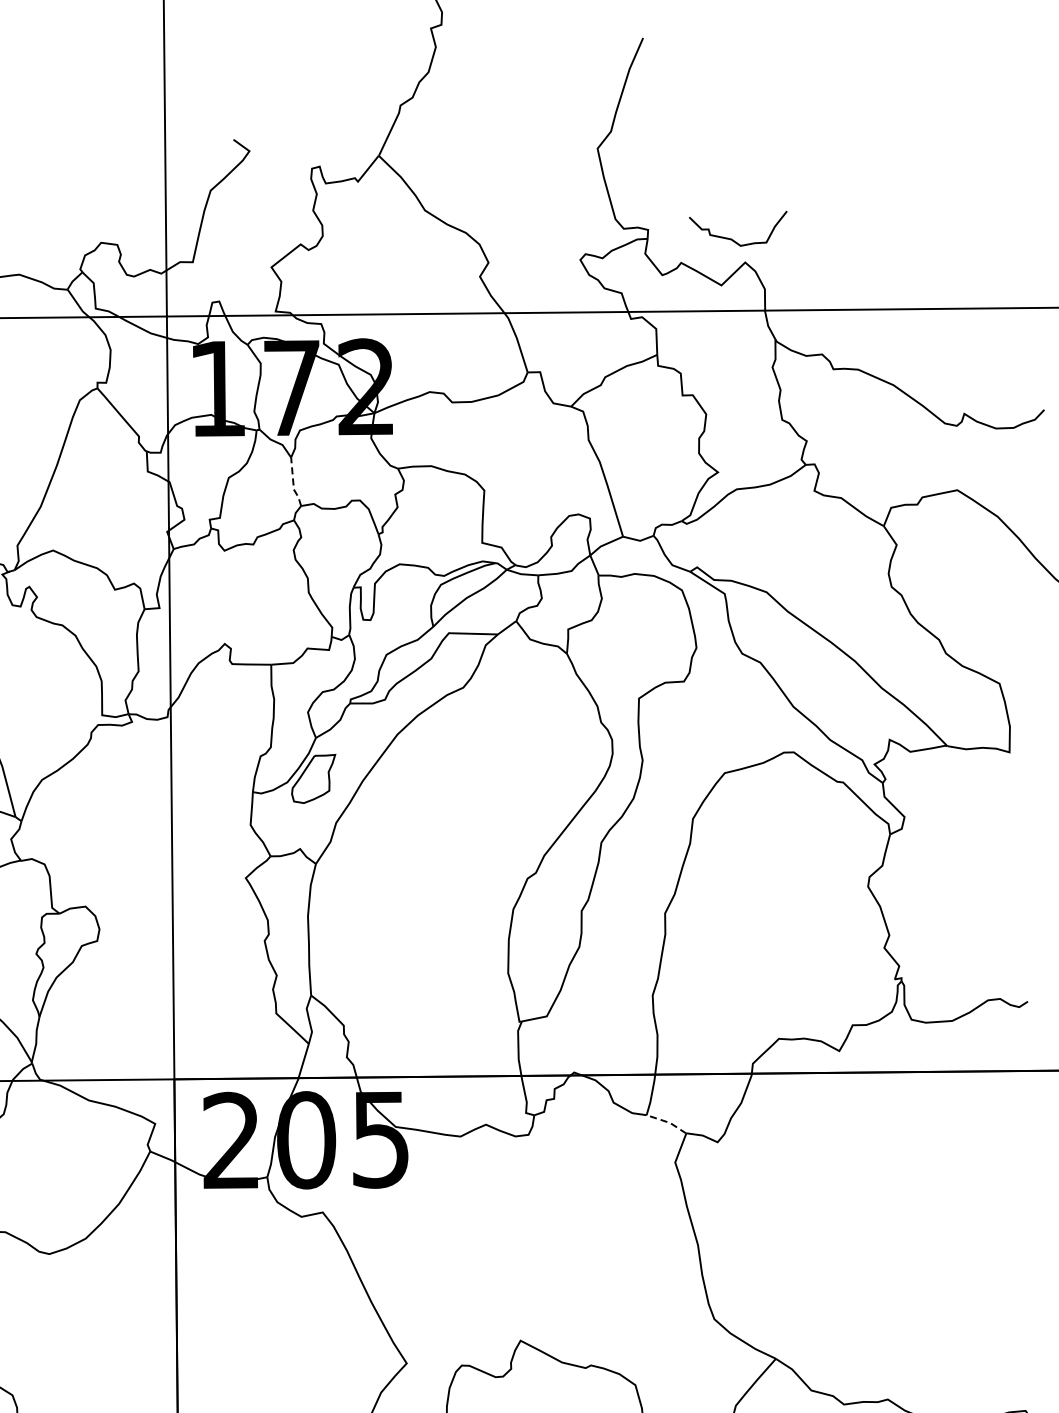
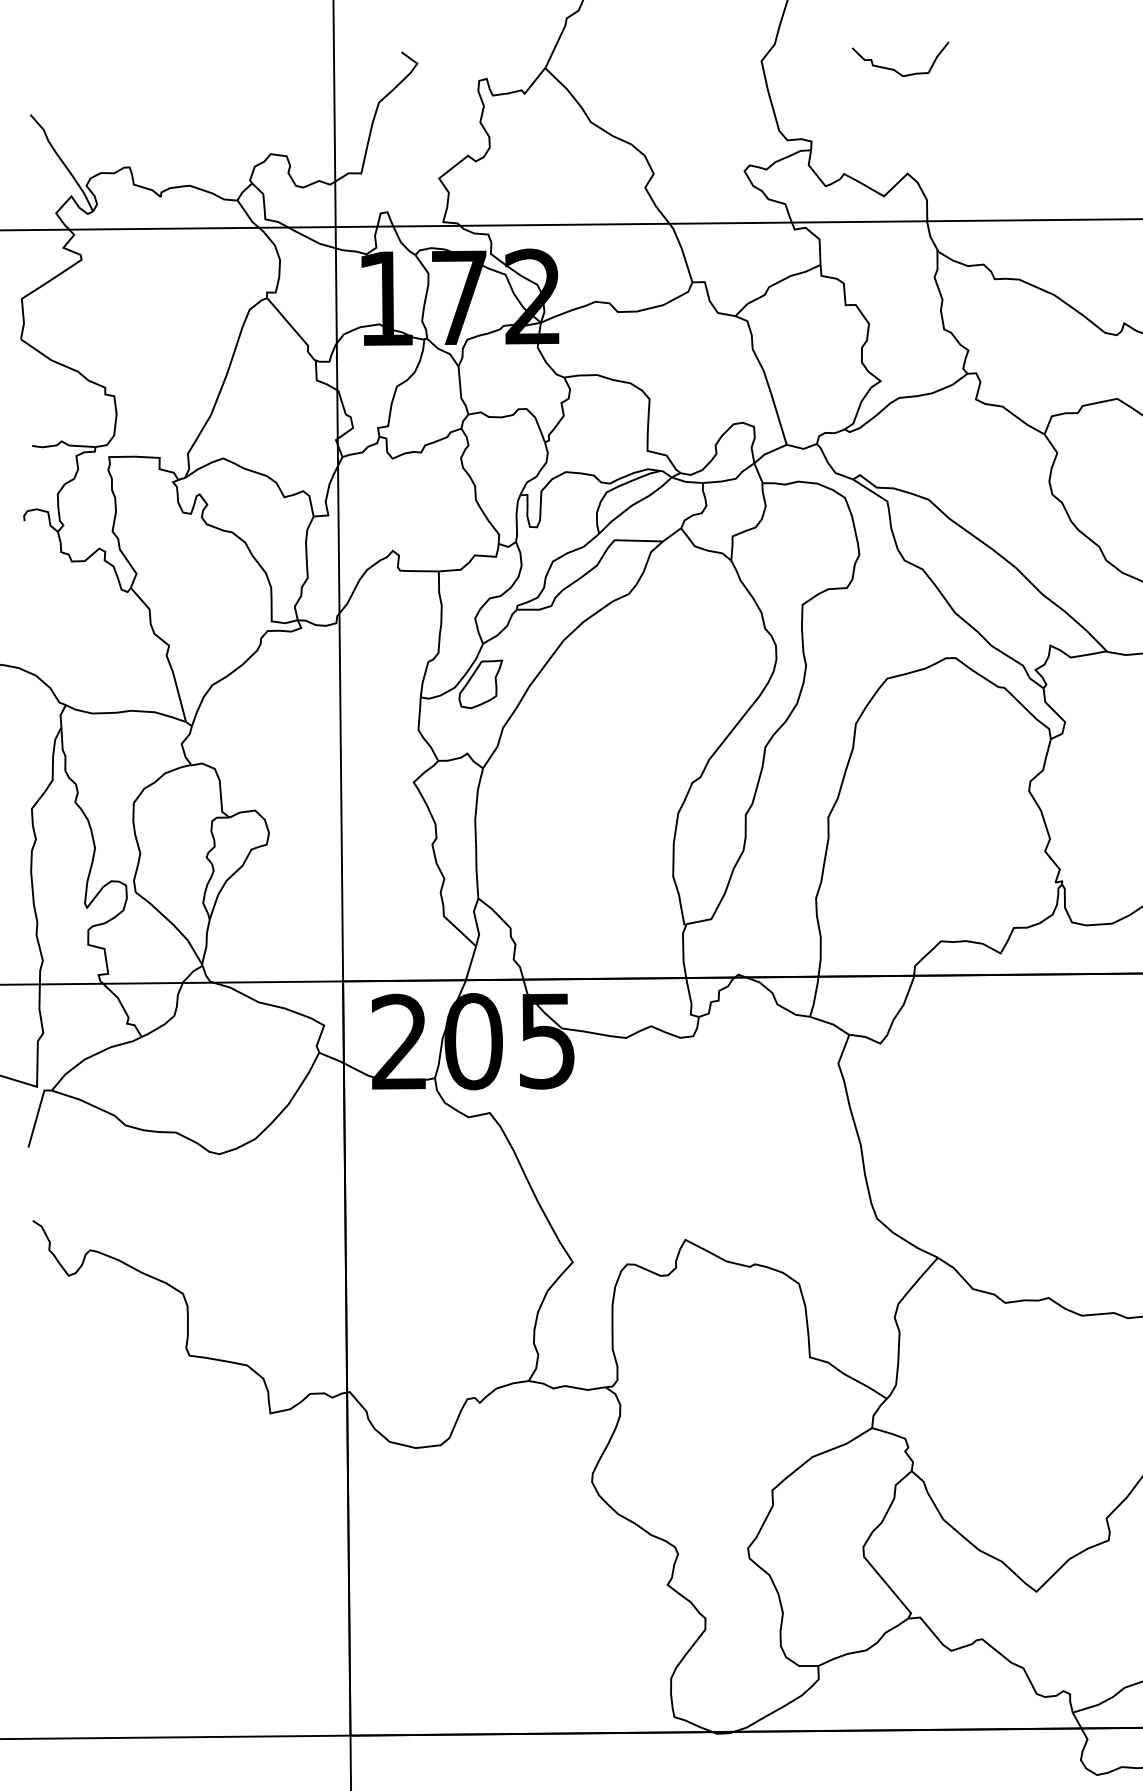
curve: (733, 239) -> (895, 69), moved
line: (293, 483) -> (460, 392), dashed -> solid
line: (668, 1121) -> (831, 1023), dashed -> solid

